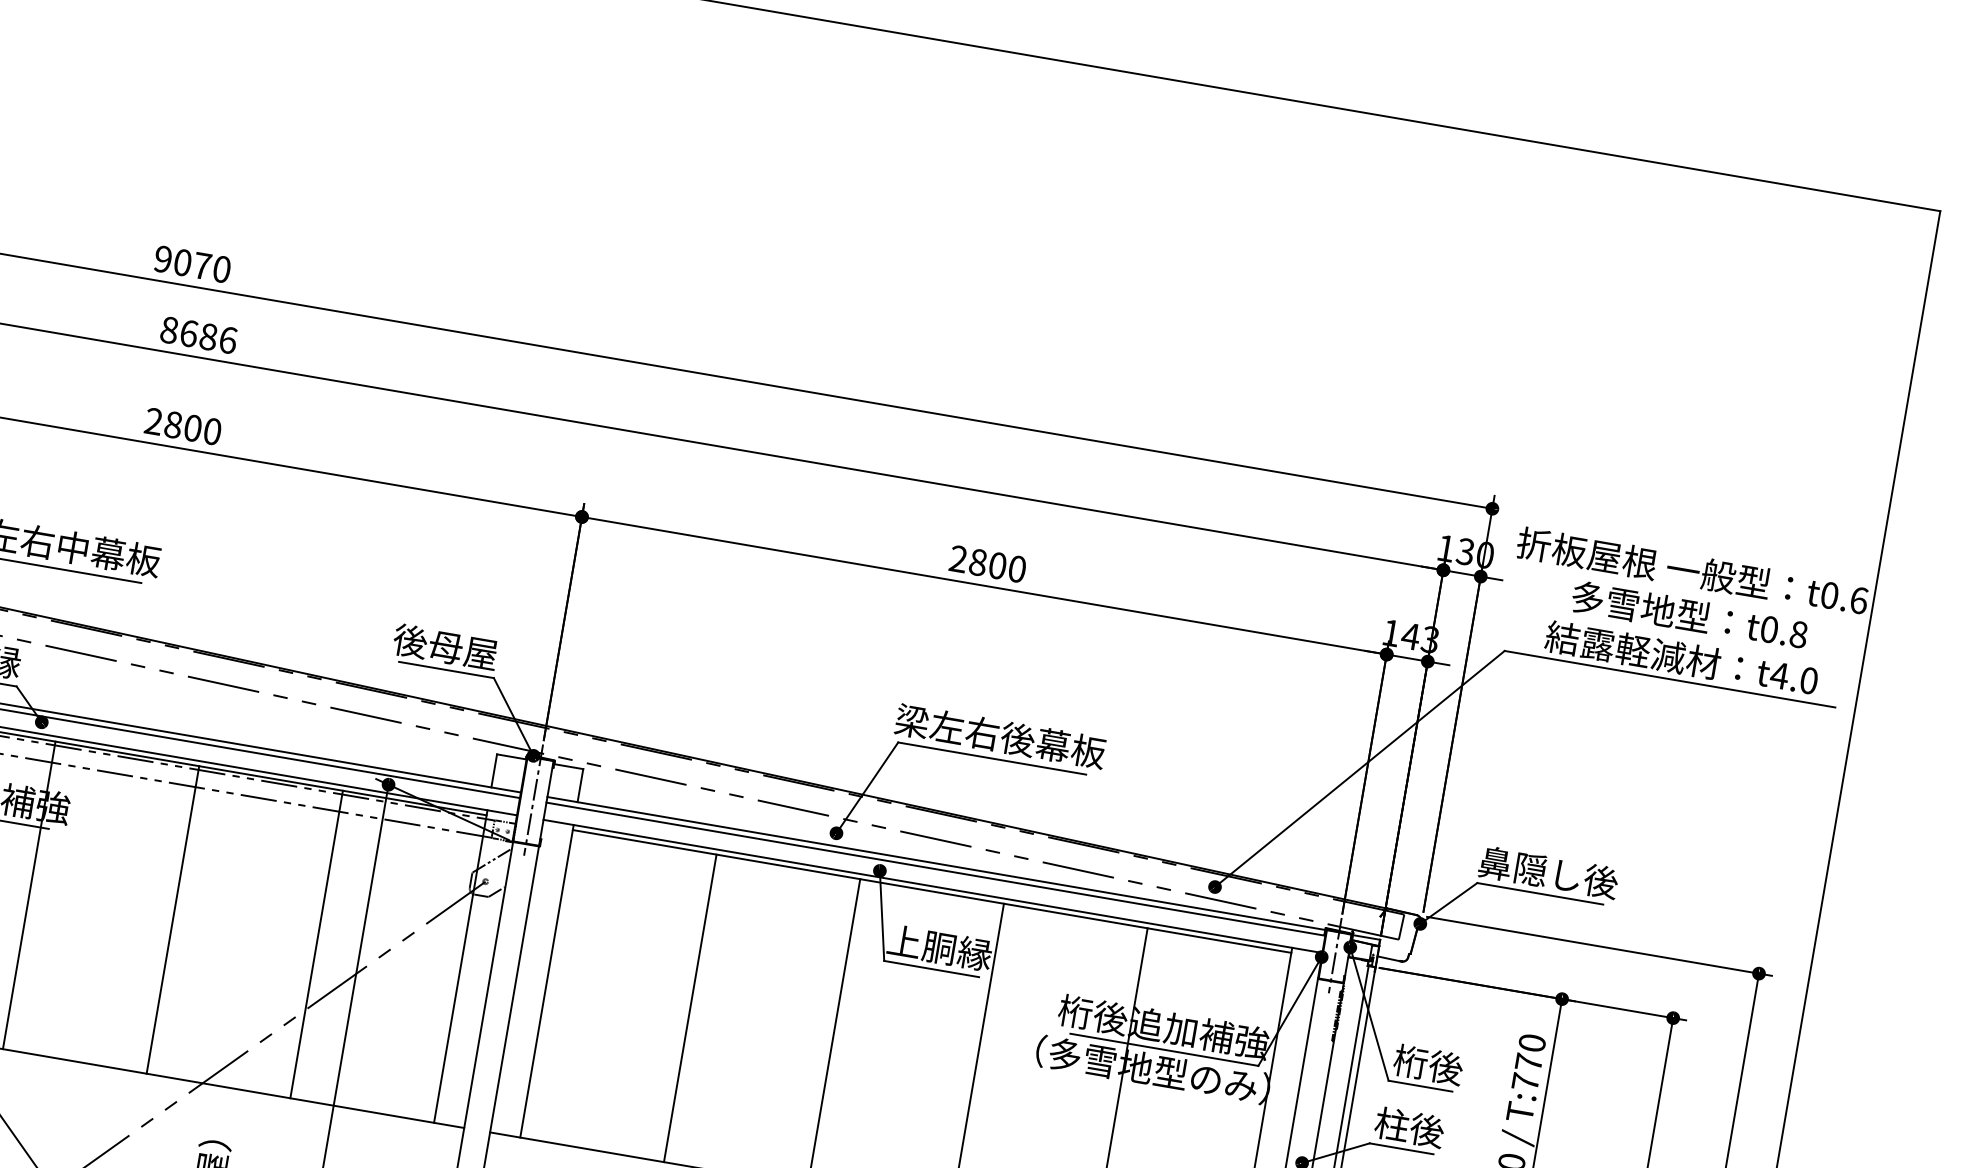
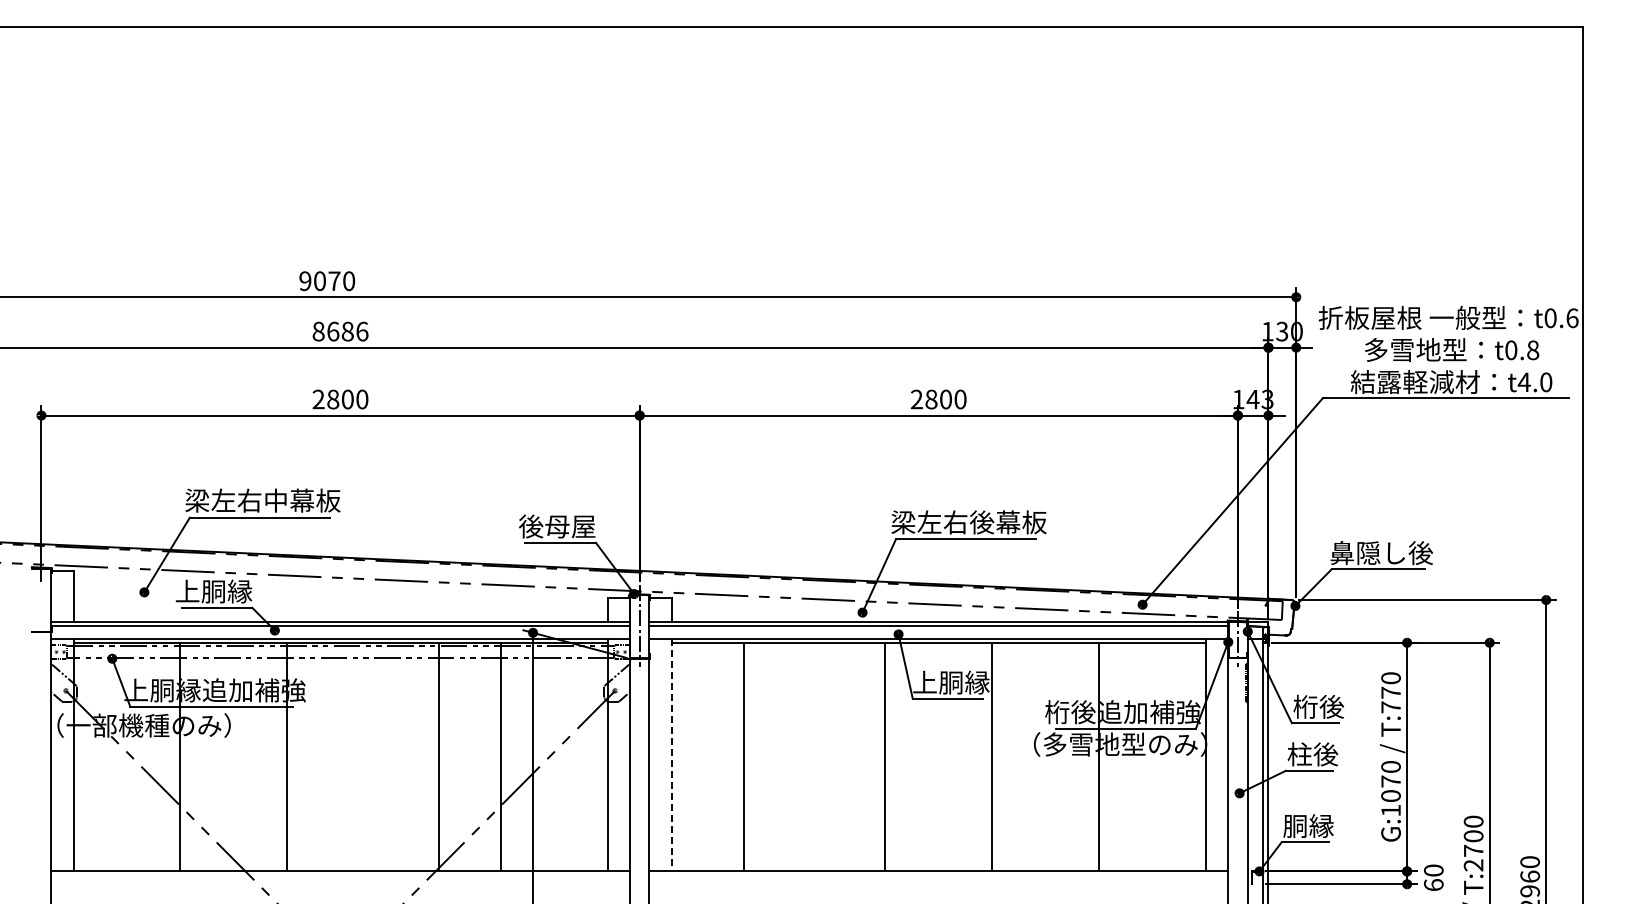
line: (173, 919) -> (439, 756), moved
line: (546, 981) -> (671, 755), solid -> dashed
line: (690, 1007) -> (743, 756), moved

